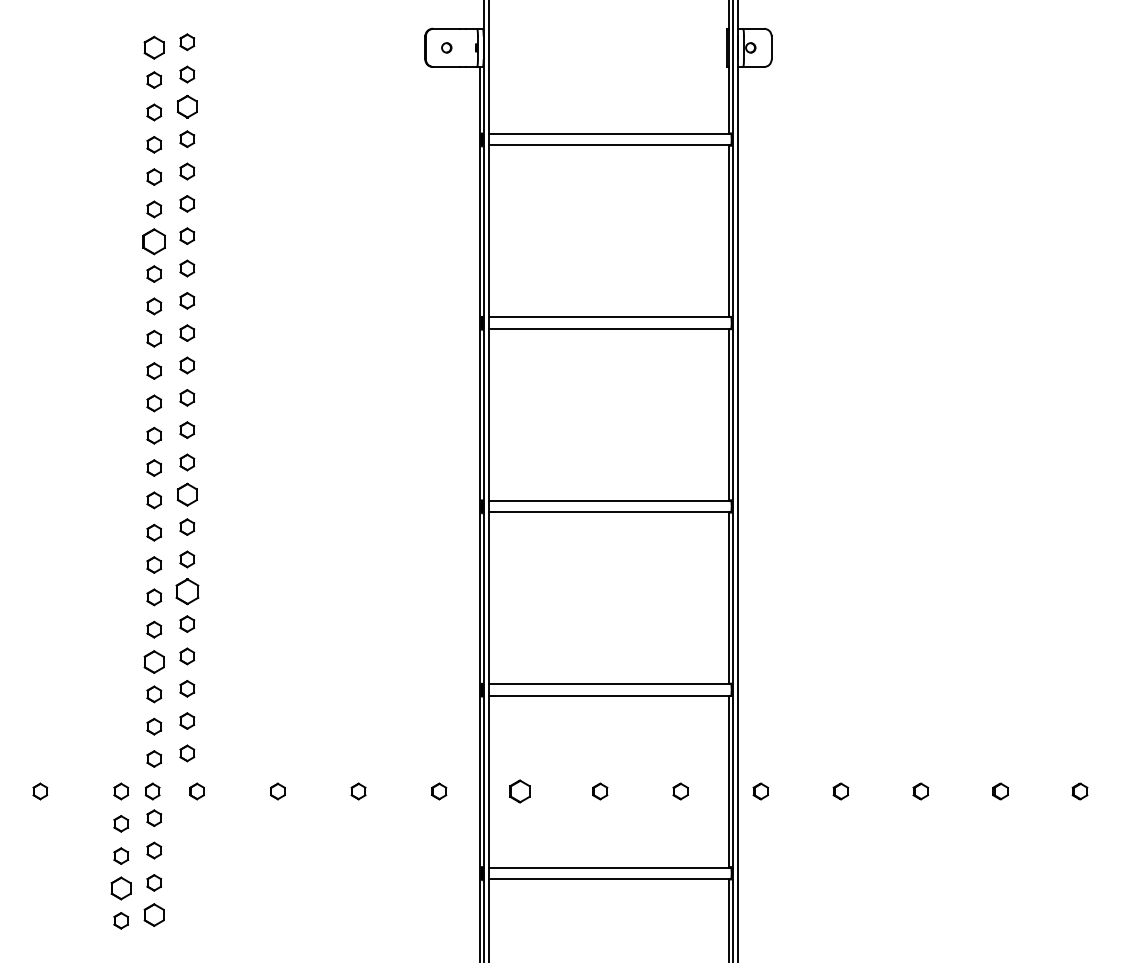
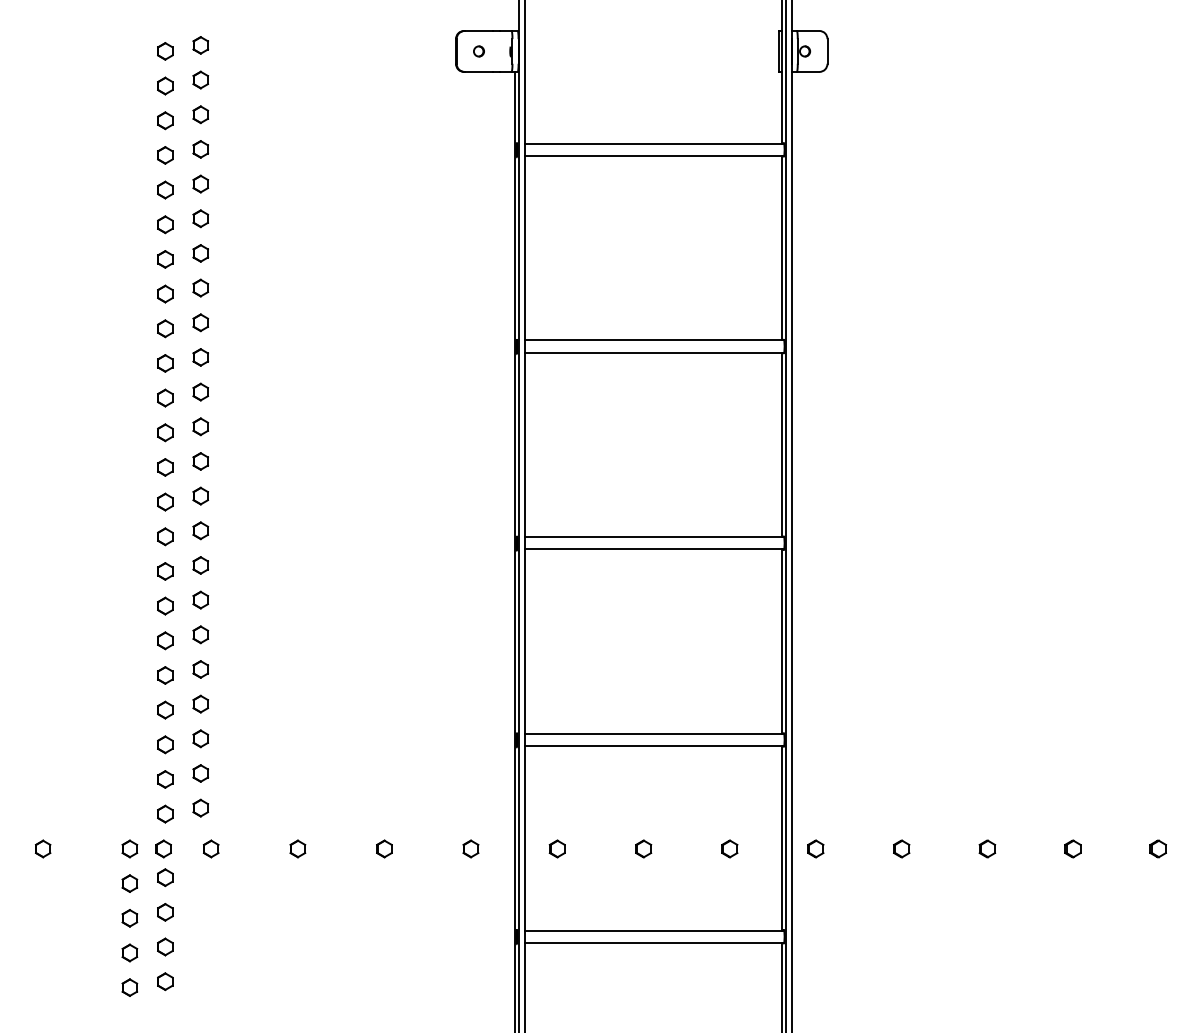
part: (154, 47) -> (165, 51), size x0.71
part: (187, 106) -> (200, 114), size x0.71
part: (154, 241) -> (165, 259), size x0.62
part: (187, 494) -> (200, 530), size x0.71
part: (187, 591) -> (200, 634), size x0.62
part: (154, 661) -> (165, 709), size x0.71
part: (519, 791) -> (556, 848), size x0.71
part: (120, 888) -> (129, 952), size x0.71
part: (154, 915) -> (165, 981), size x0.71

